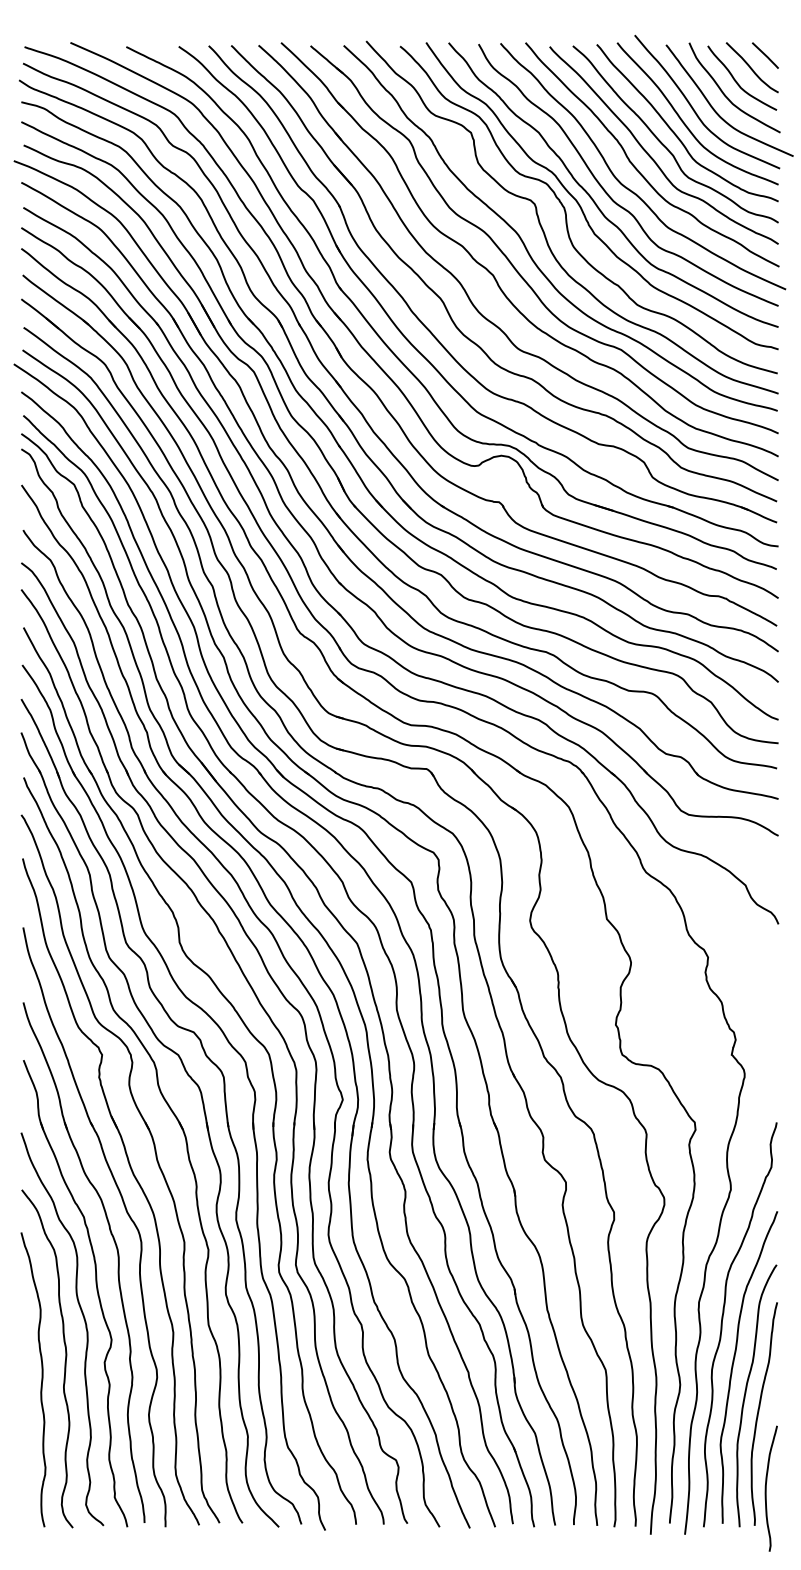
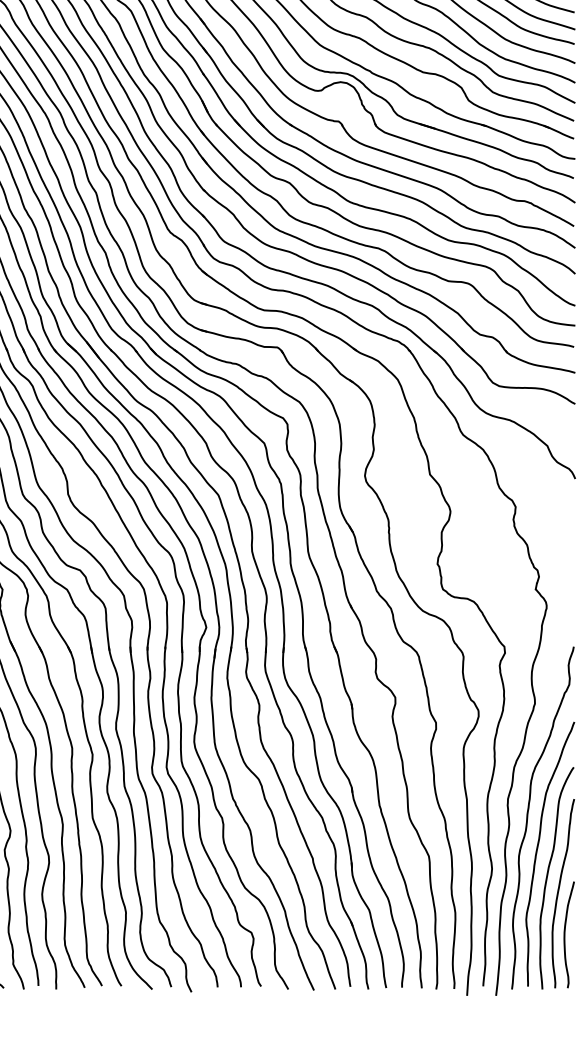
curve: (766, 1488) -> (565, 934), moved

